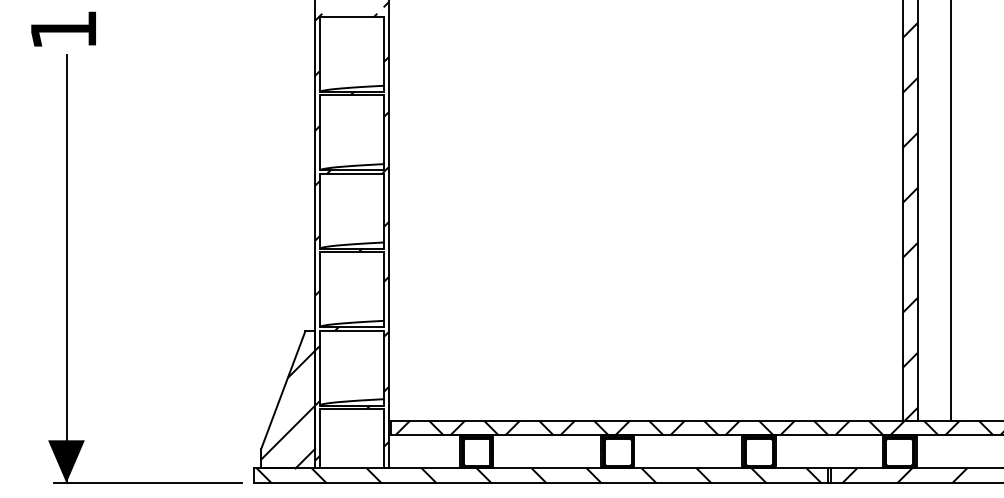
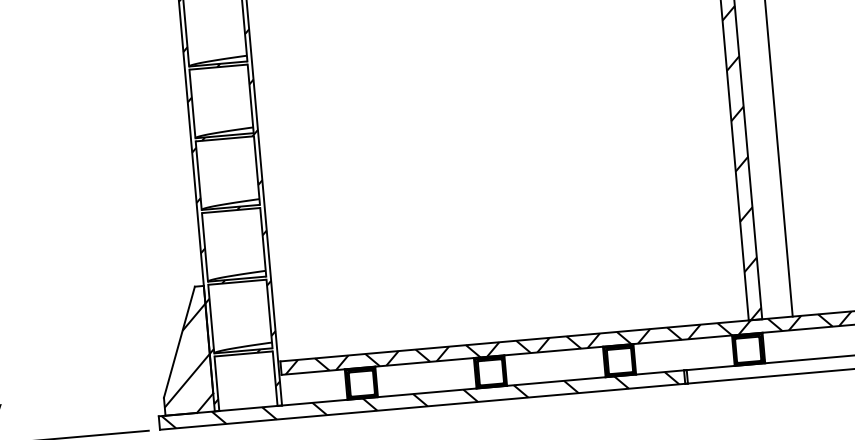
hatch: (904, 475) -> (754, 370), removed

